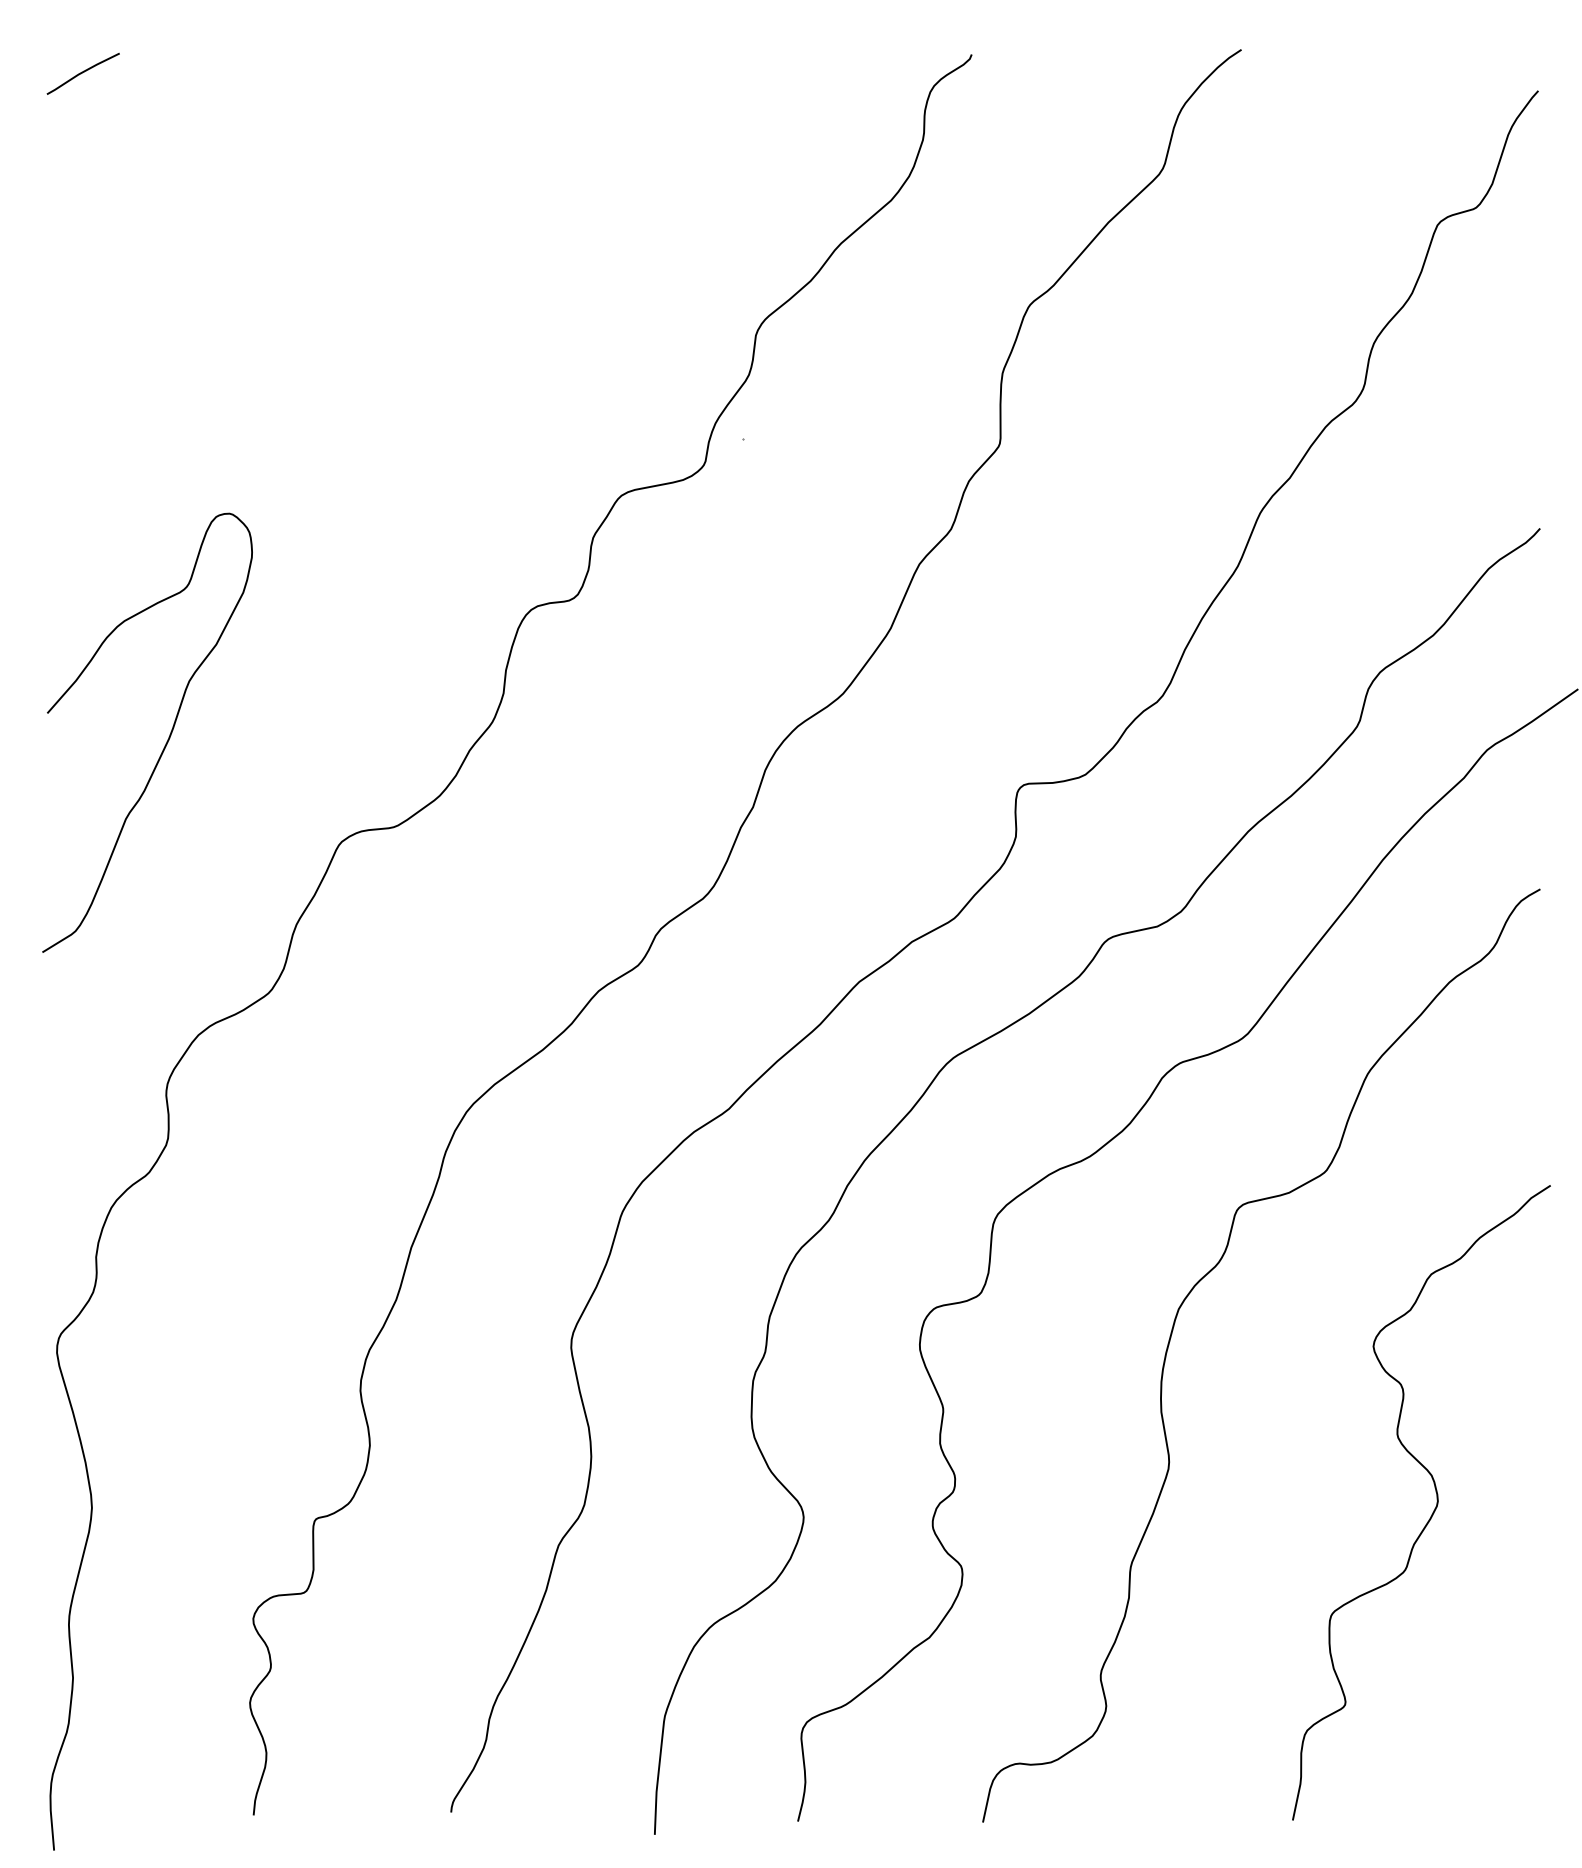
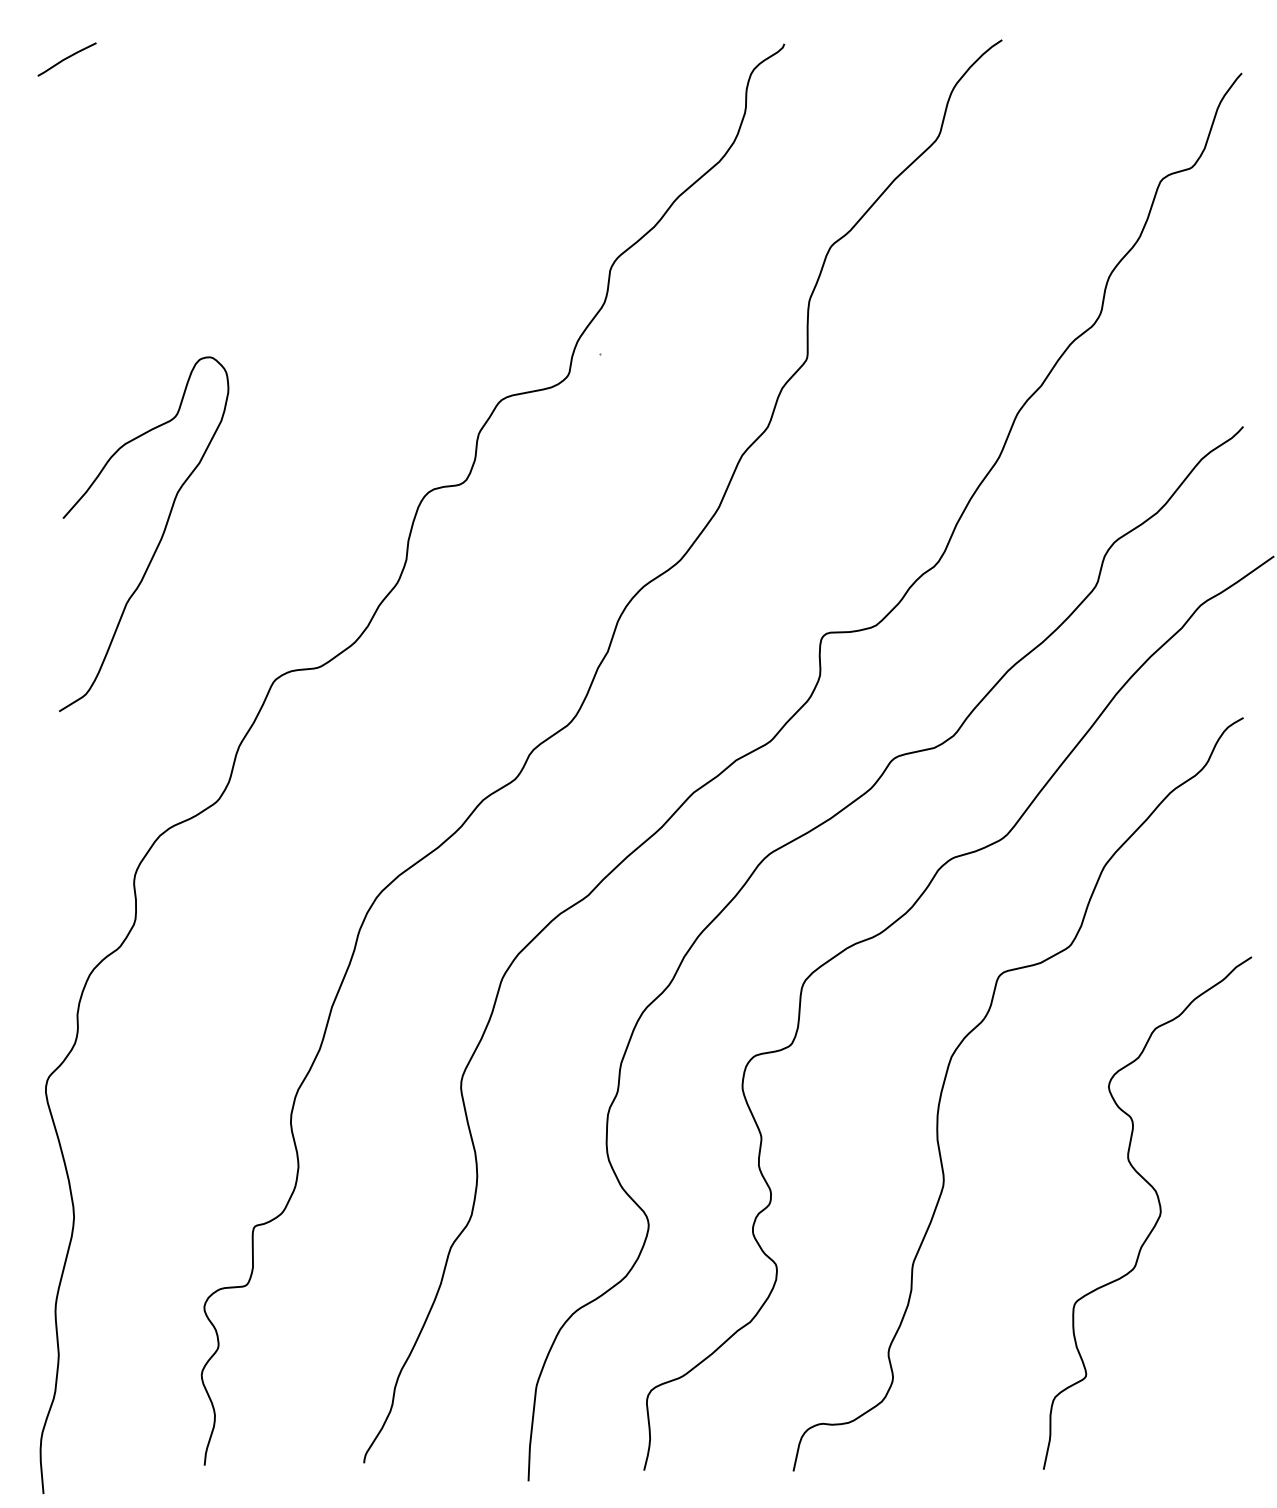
curve: (166, 741) -> (159, 541), moved

